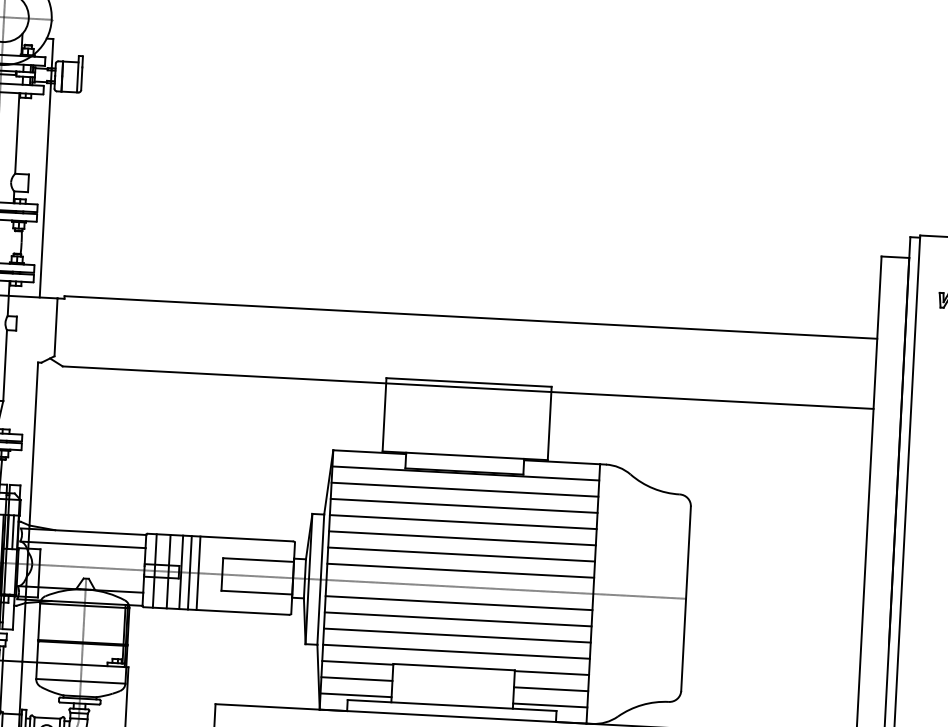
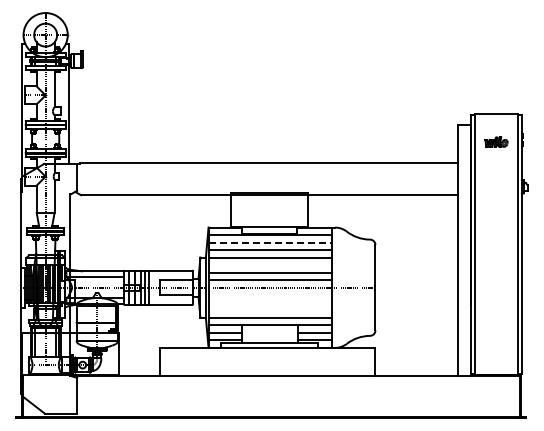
line: (465, 489) -> (270, 242), solid -> dashed
line: (462, 539) -> (270, 265), removed
line: (459, 603) -> (270, 295), removed
line: (458, 618) -> (270, 302), removed
line: (457, 635) -> (270, 310), removed

